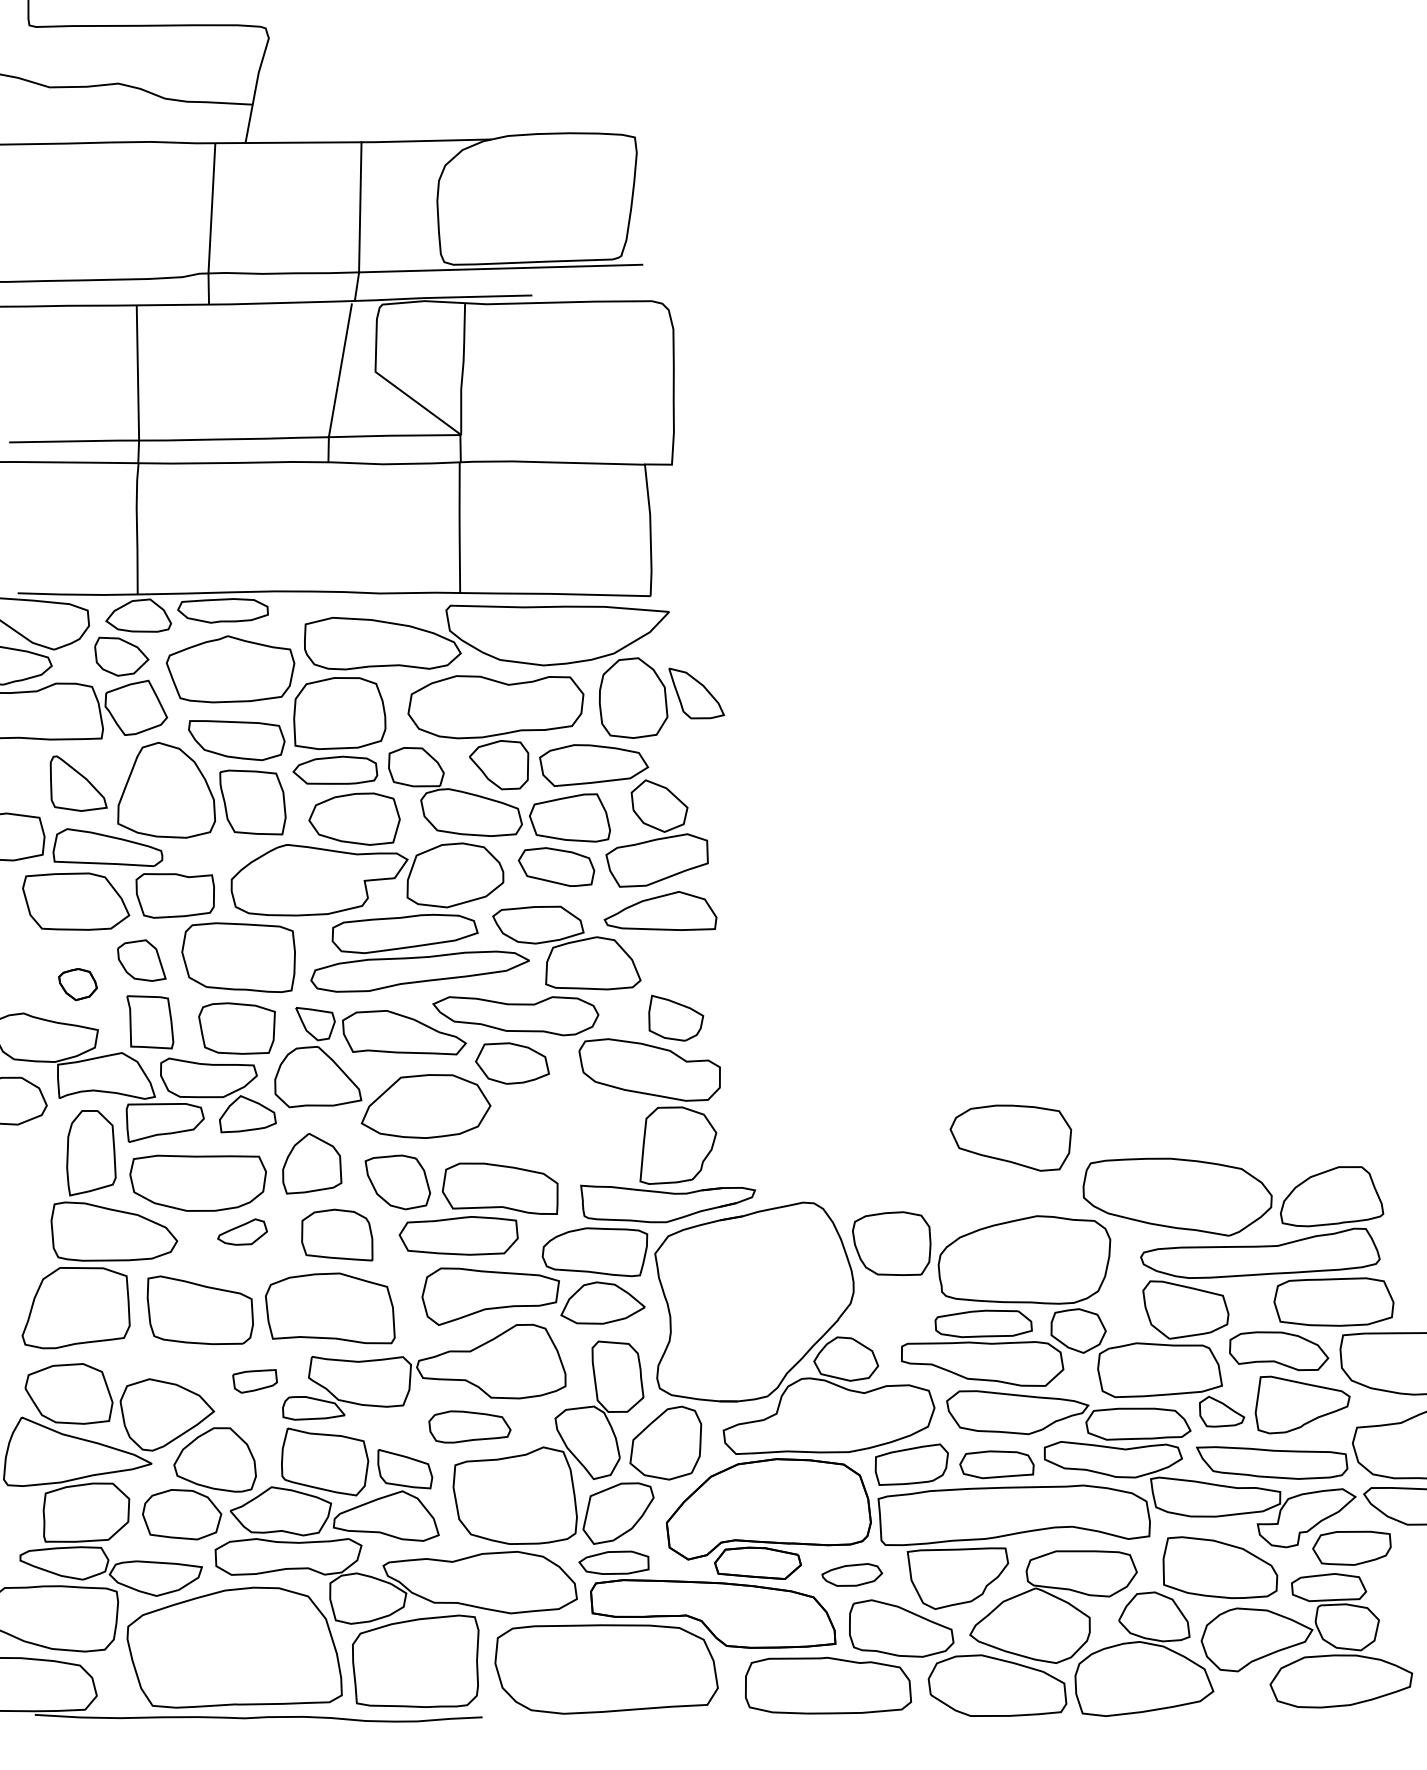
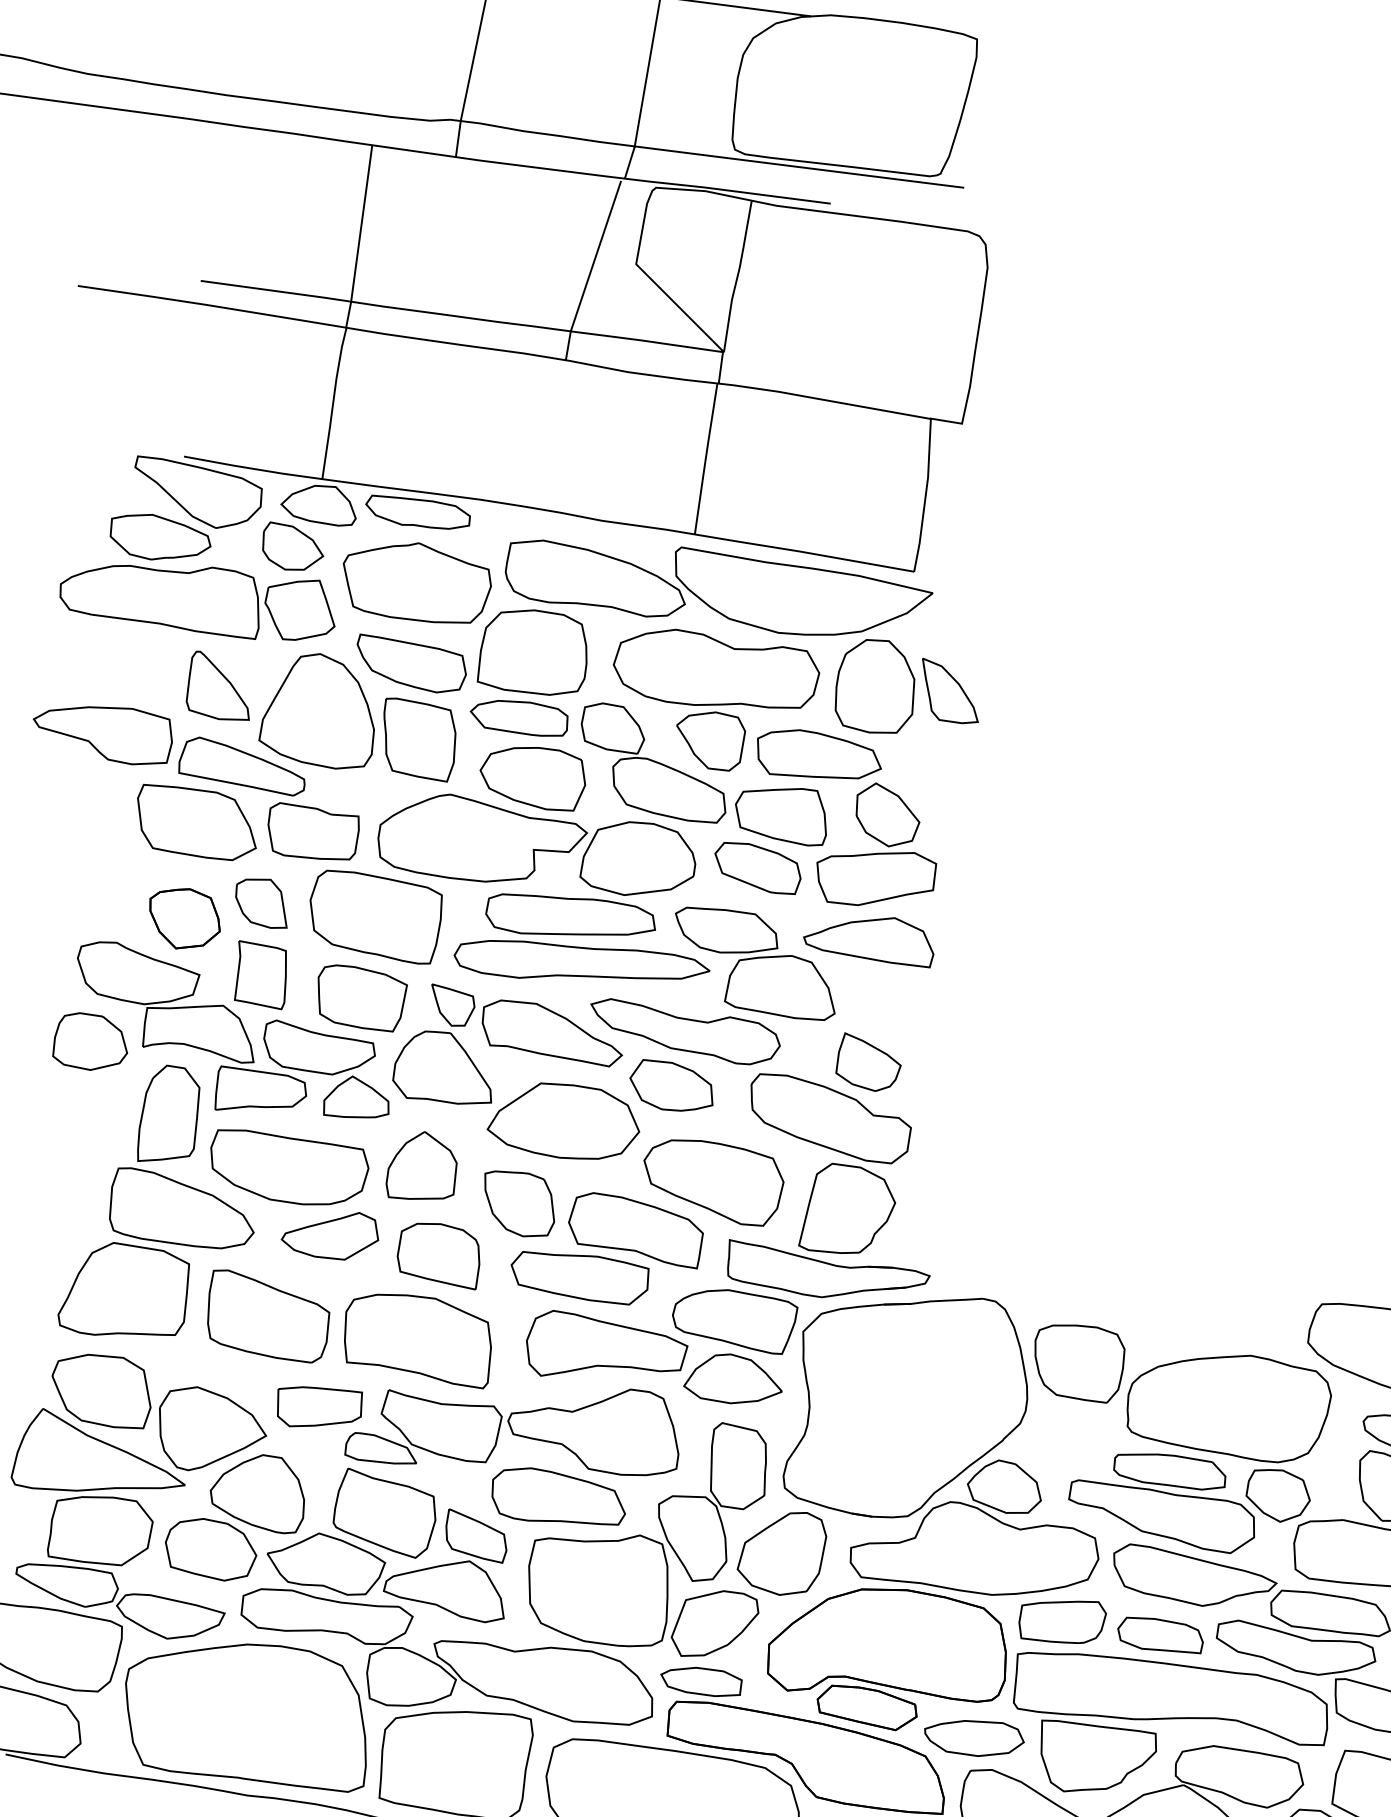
part: (77, 984) -> (183, 918), size x1.67
part: (1010, 1137) -> (712, 1180), moved
part: (242, 1231) -> (330, 1233), size x1.67
part: (254, 1381) -> (318, 1408), size x1.67
part: (469, 1426) -> (558, 1498), size x1.43
part: (851, 1574) -> (973, 1736), size x1.43

